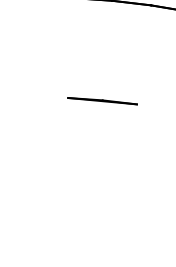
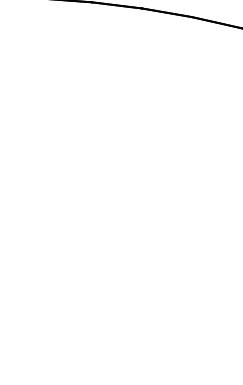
line: (101, 100) -> (122, 135), removed

